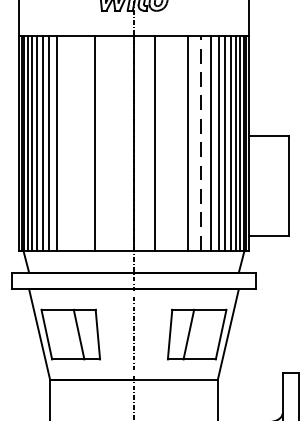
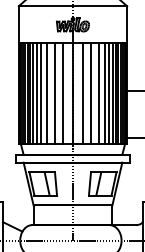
line: (67, 142) -> (41, 93), added
line: (79, 142) -> (47, 93), added
line: (113, 142) -> (63, 93), added
line: (173, 142) -> (91, 93), added
line: (200, 142) -> (104, 93), dashed -> solid

